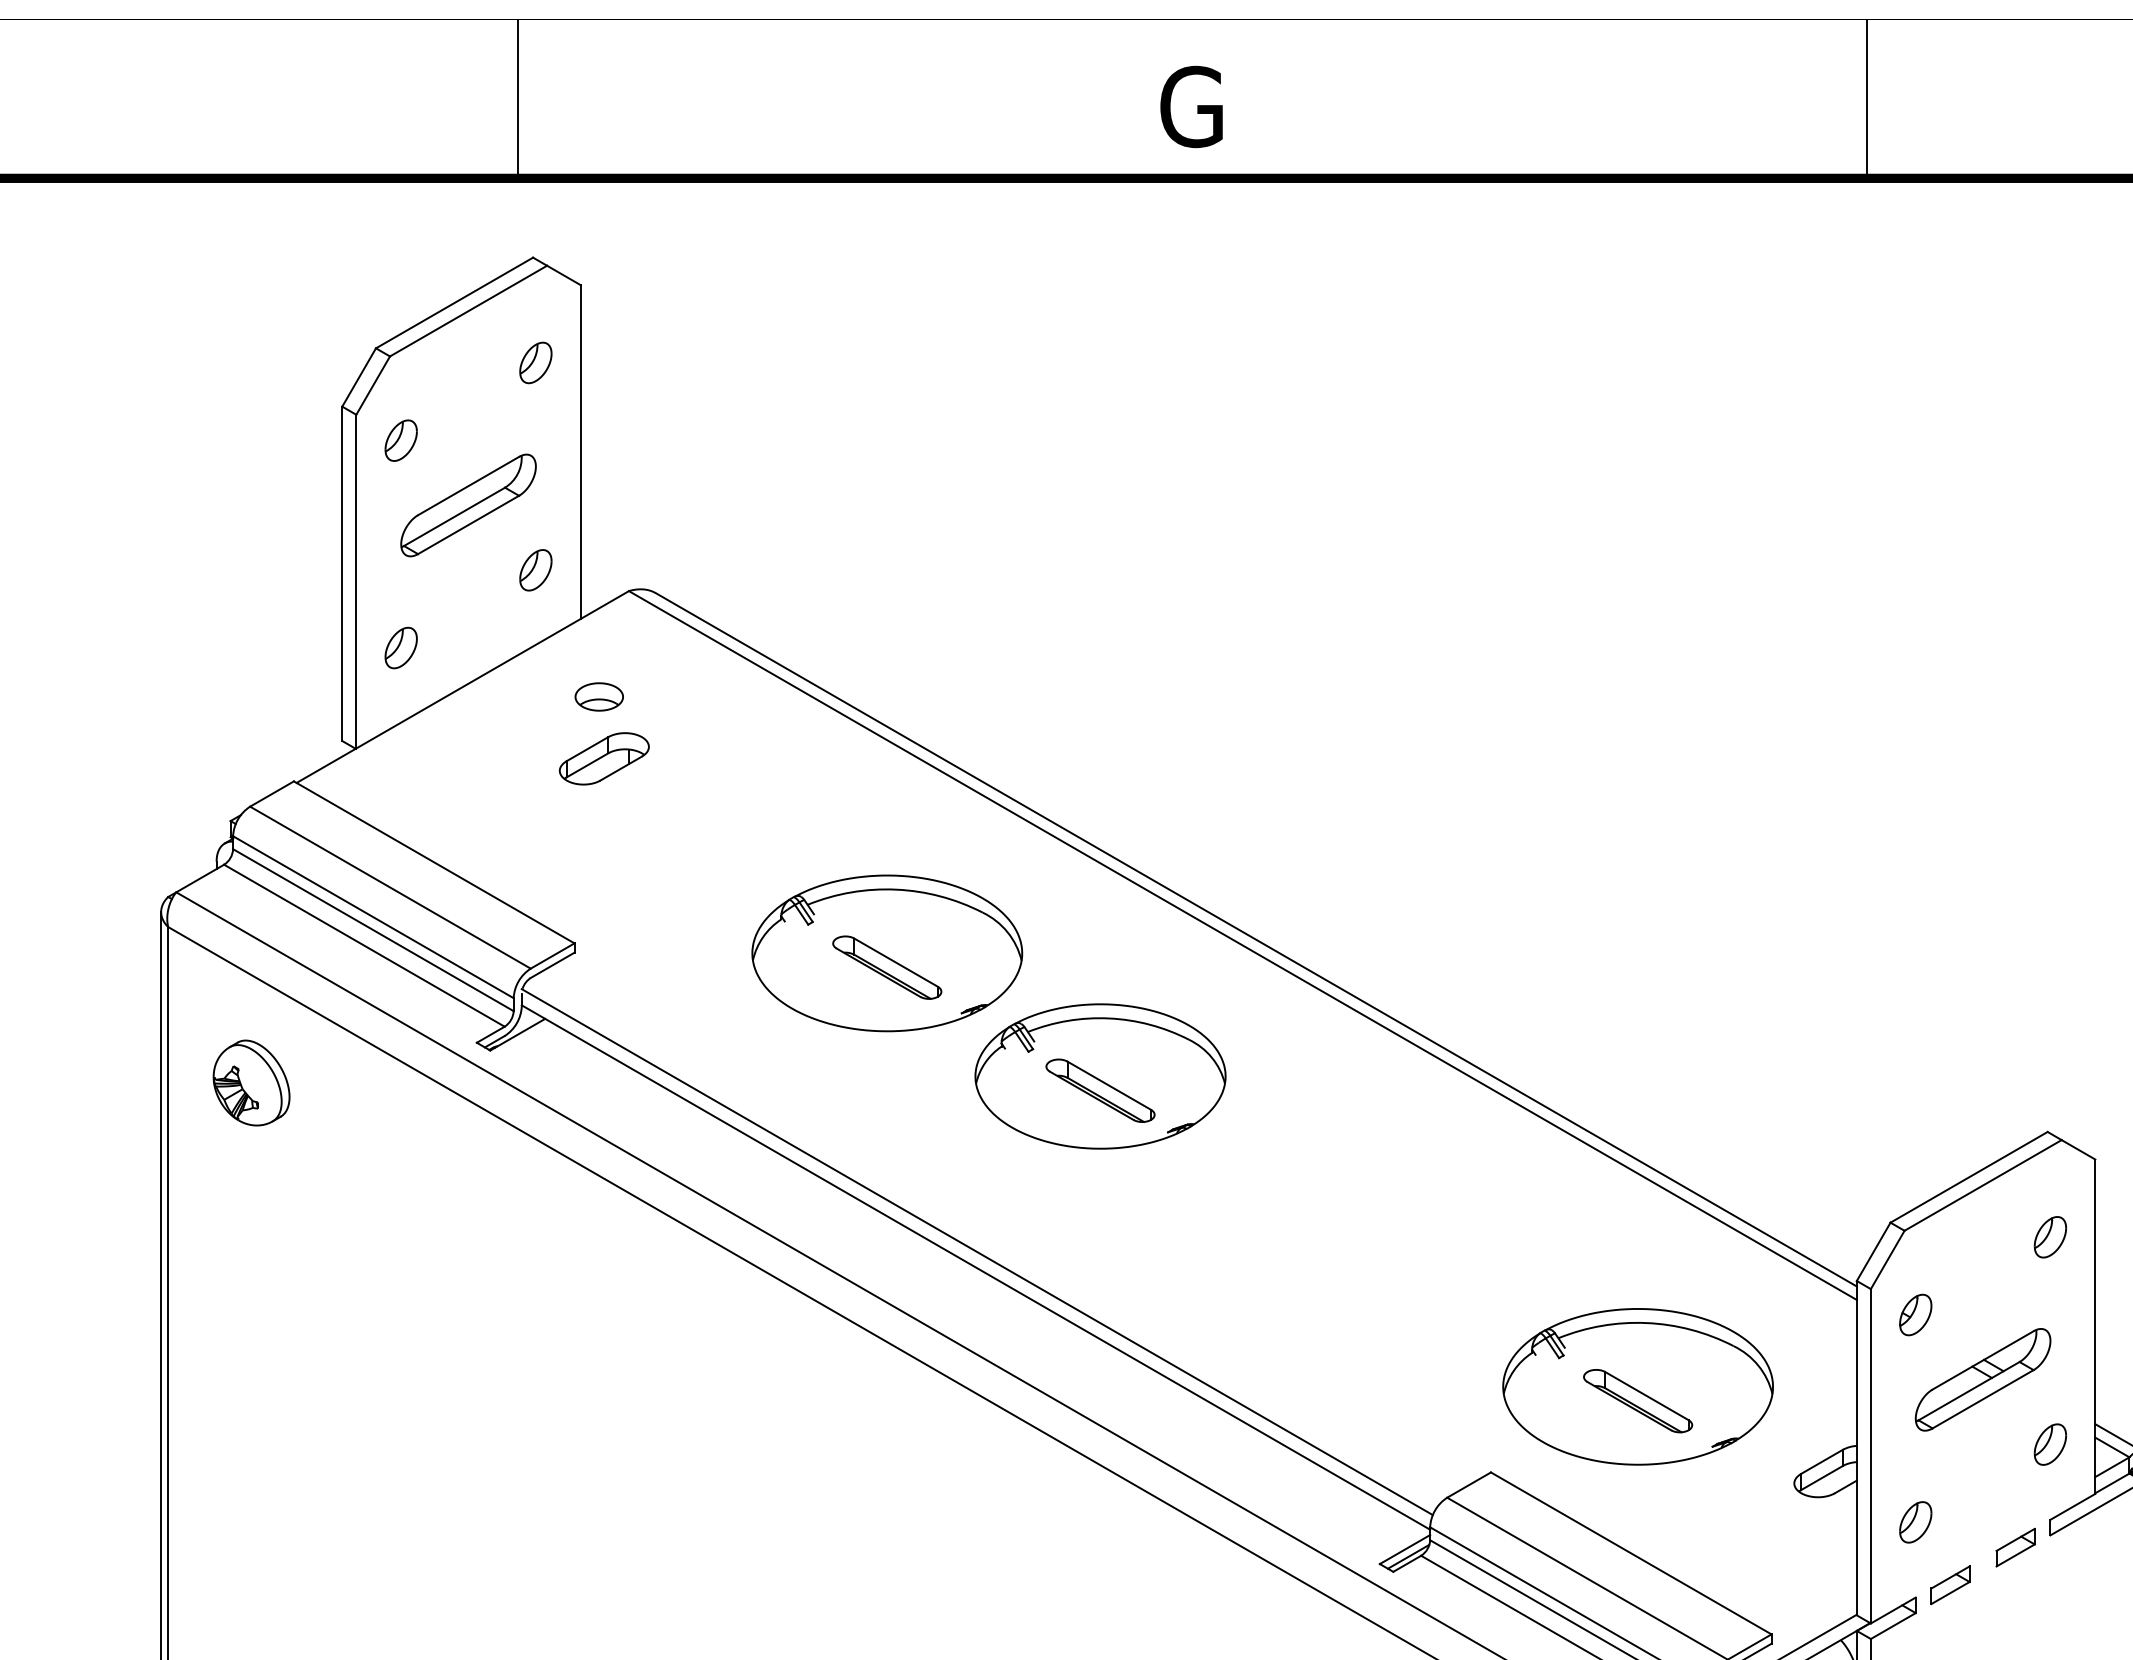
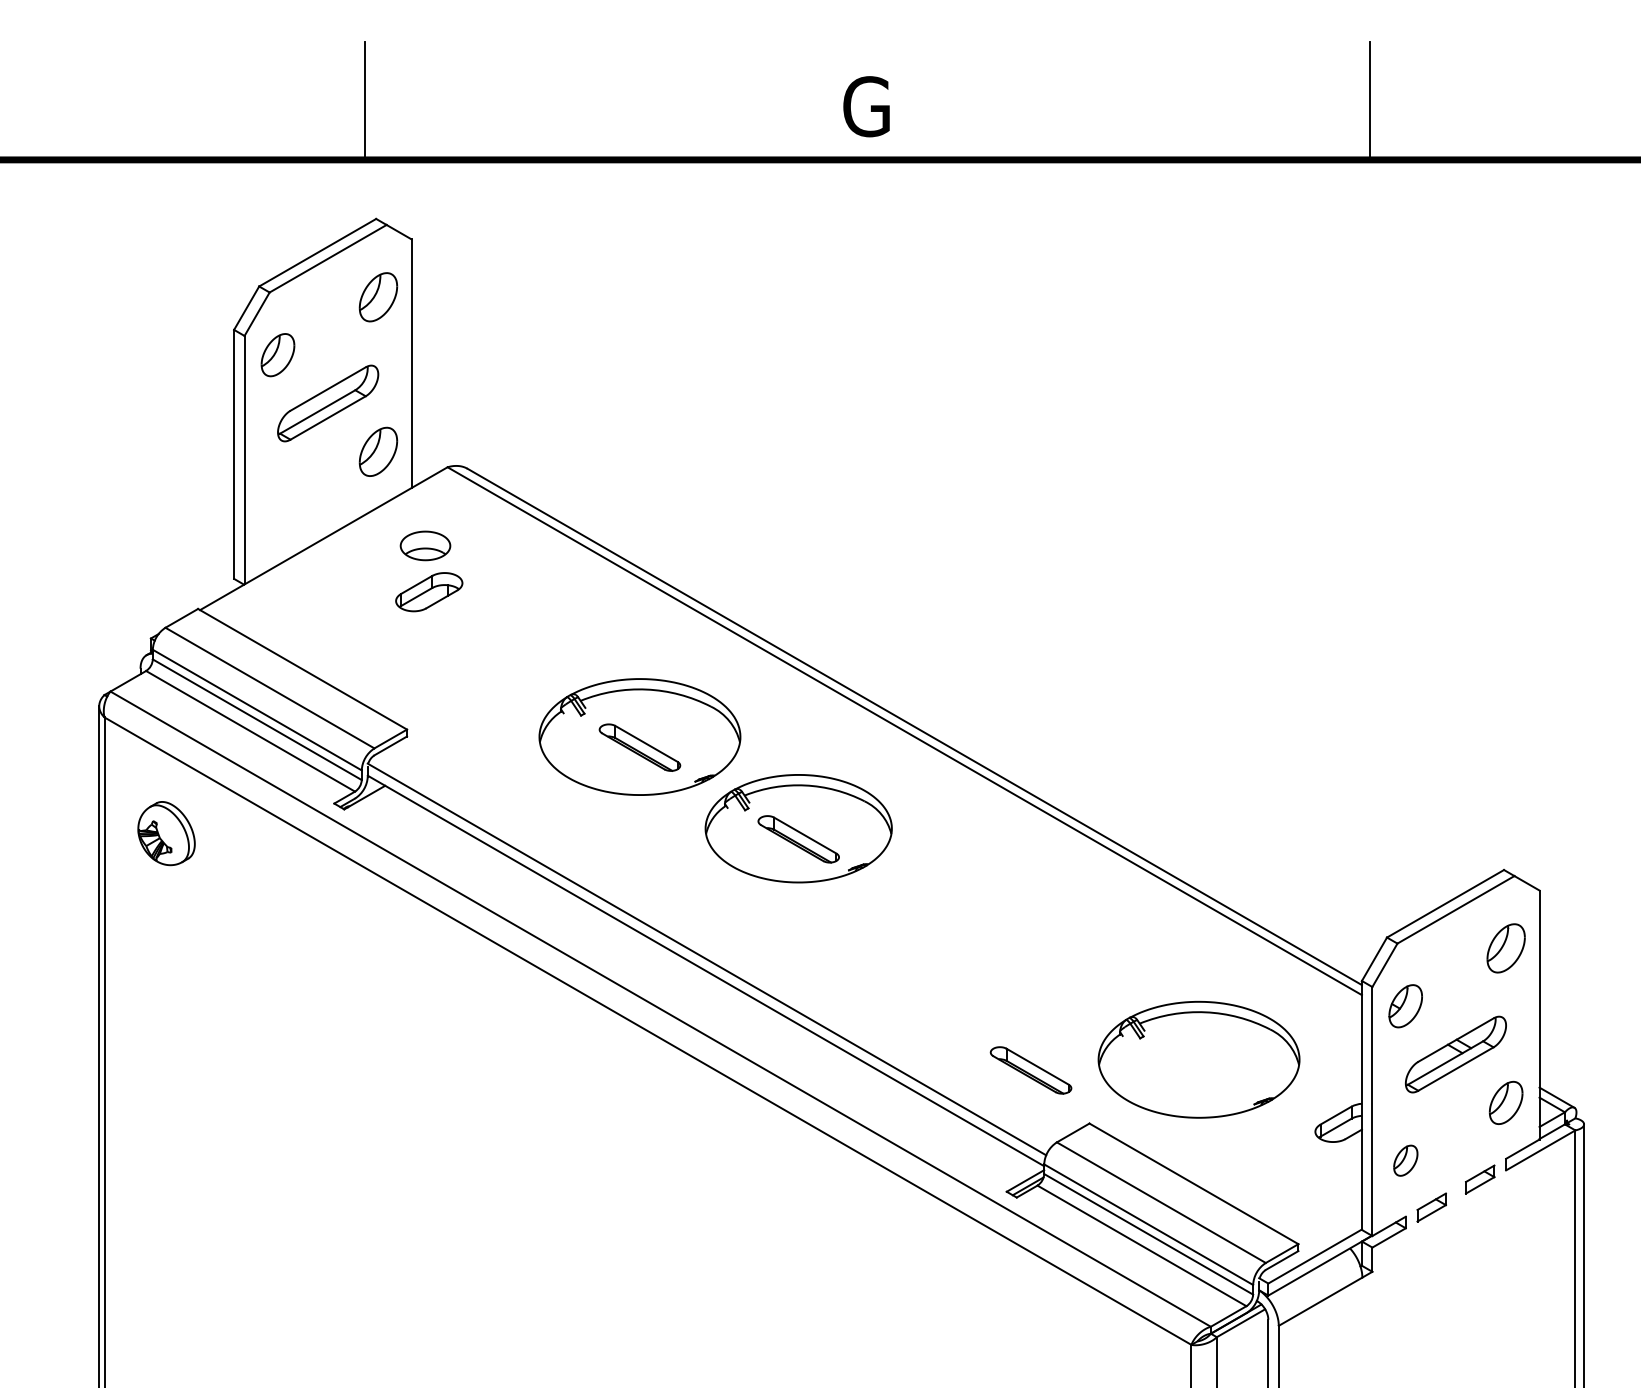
part: (534, 363) -> (377, 297), size x1.6
part: (400, 441) -> (277, 355), size x1.4
part: (534, 569) -> (377, 451), size x1.6
part: (400, 647) -> (277, 509), removed
part: (599, 697) -> (425, 546), size x1.4
part: (2049, 1237) -> (1505, 948), size x1.6
part: (1915, 1315) -> (1405, 1006), size x1.4
part: (1637, 1401) -> (1030, 1070), moved
part: (2049, 1444) -> (1505, 1102), size x1.4

